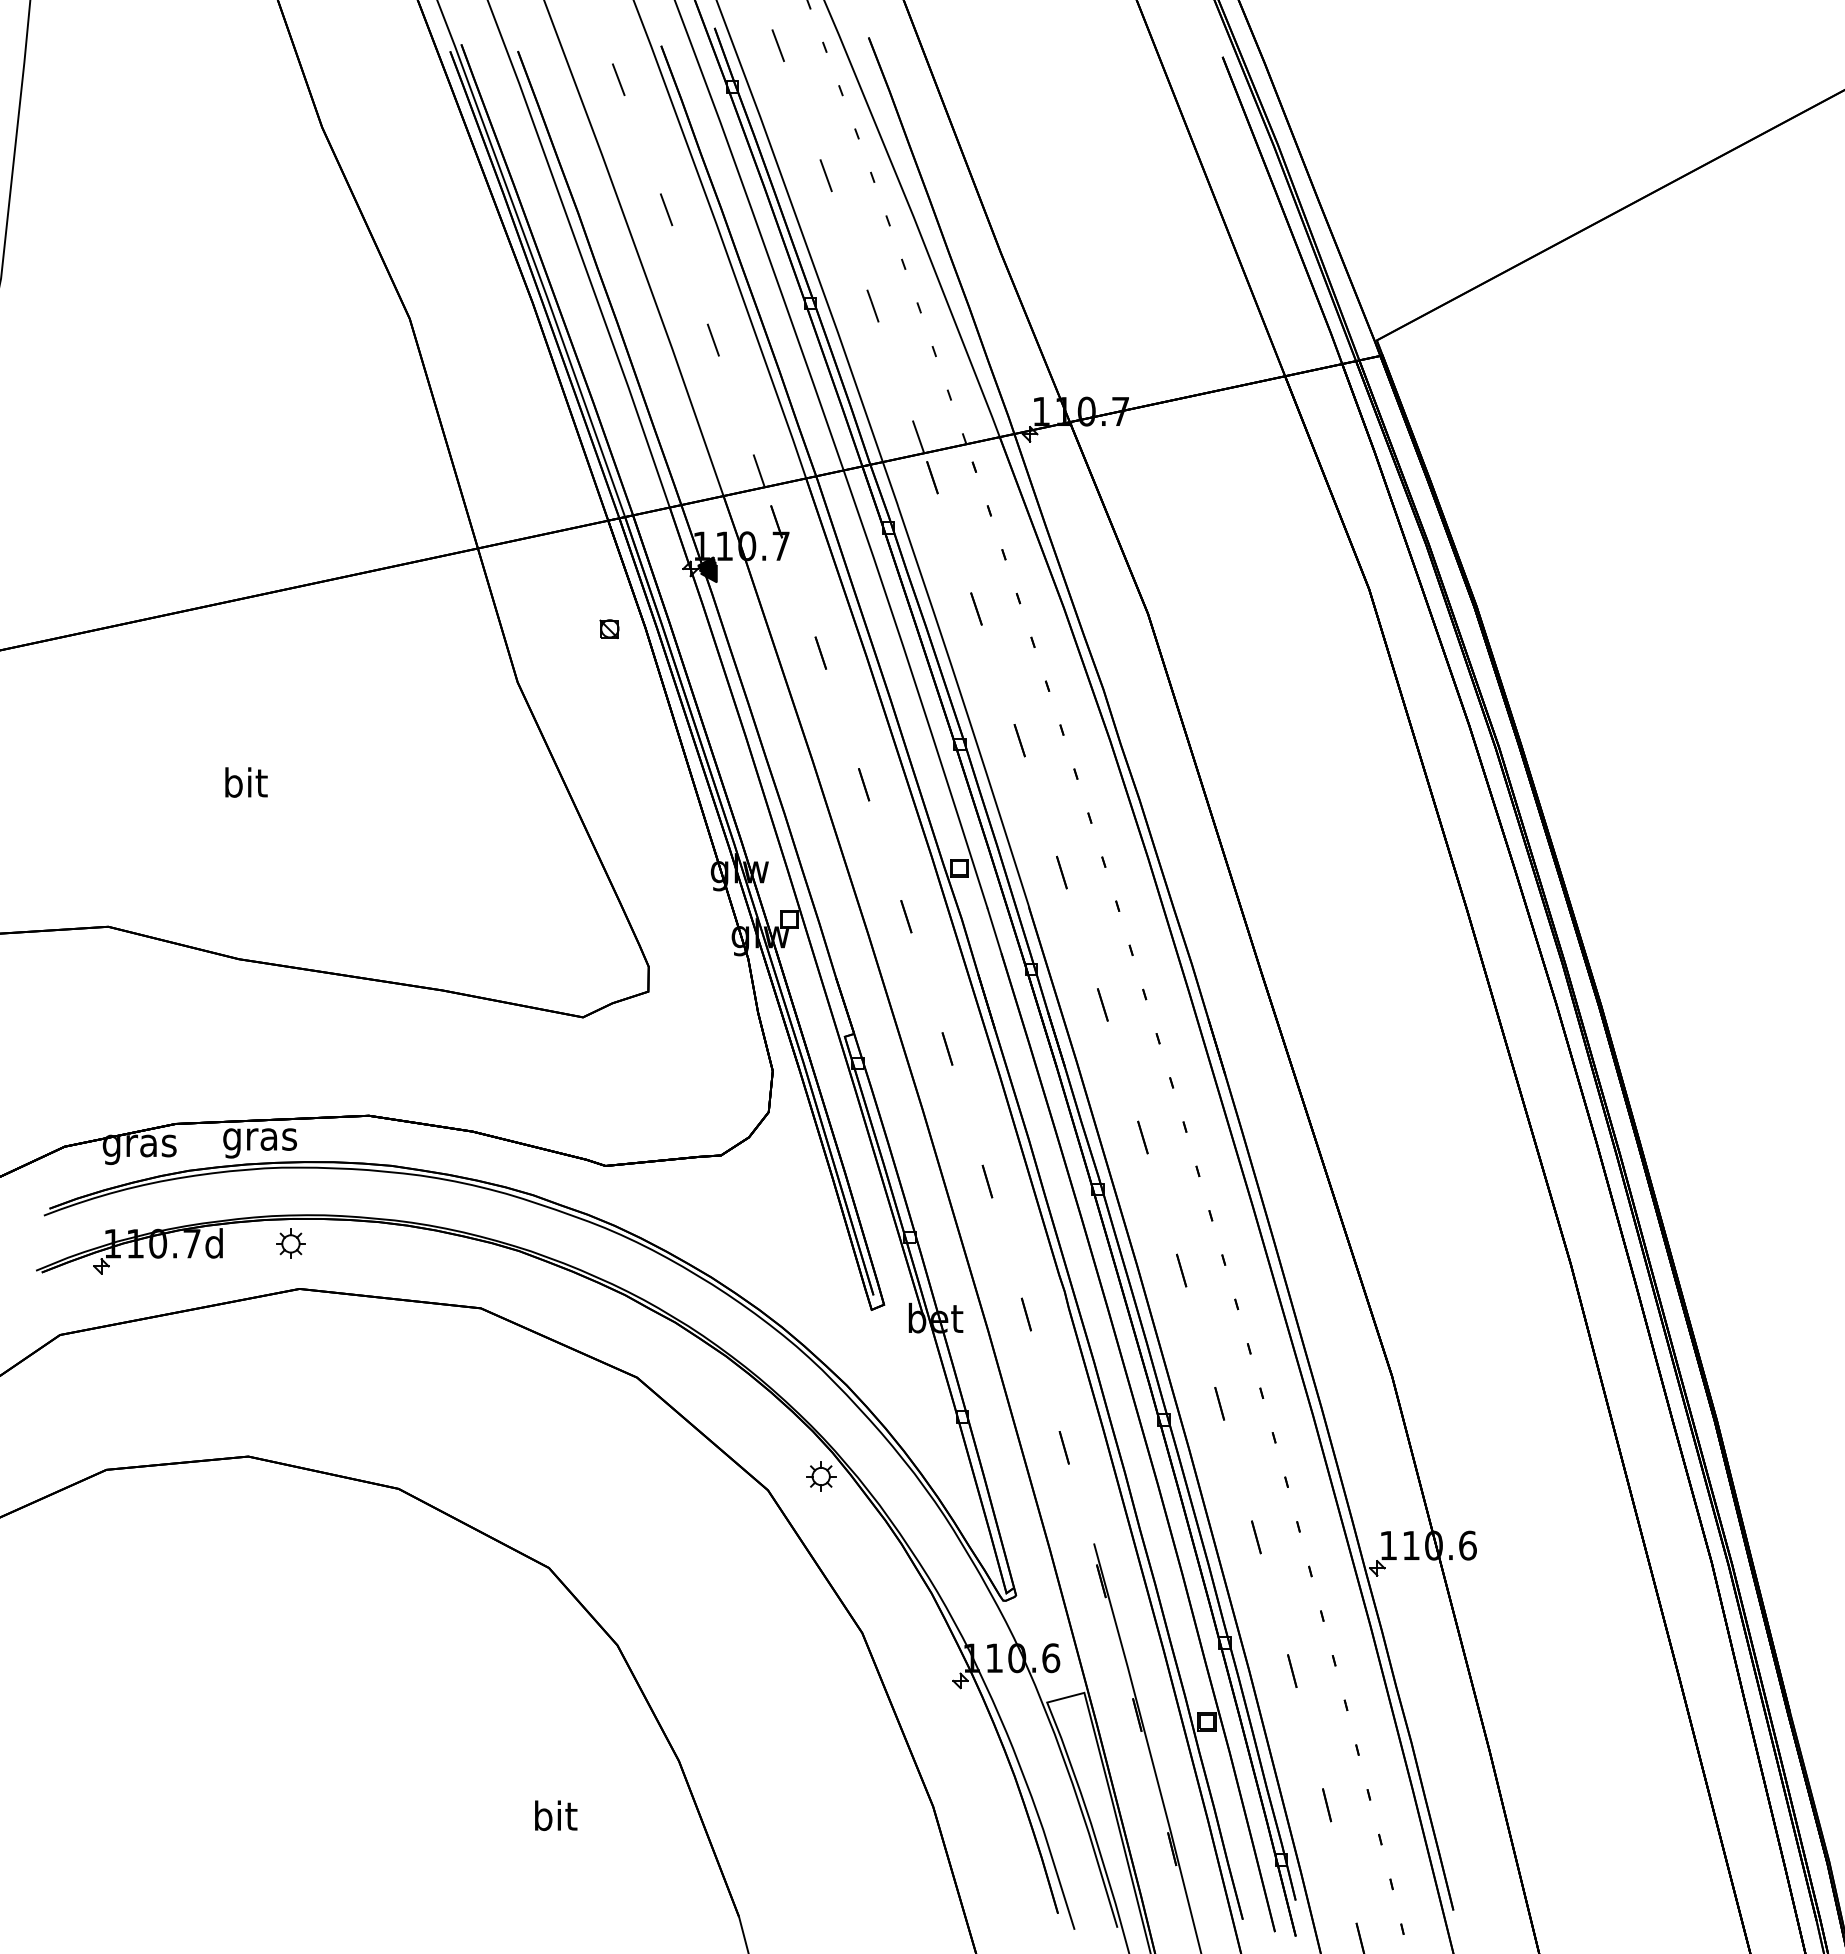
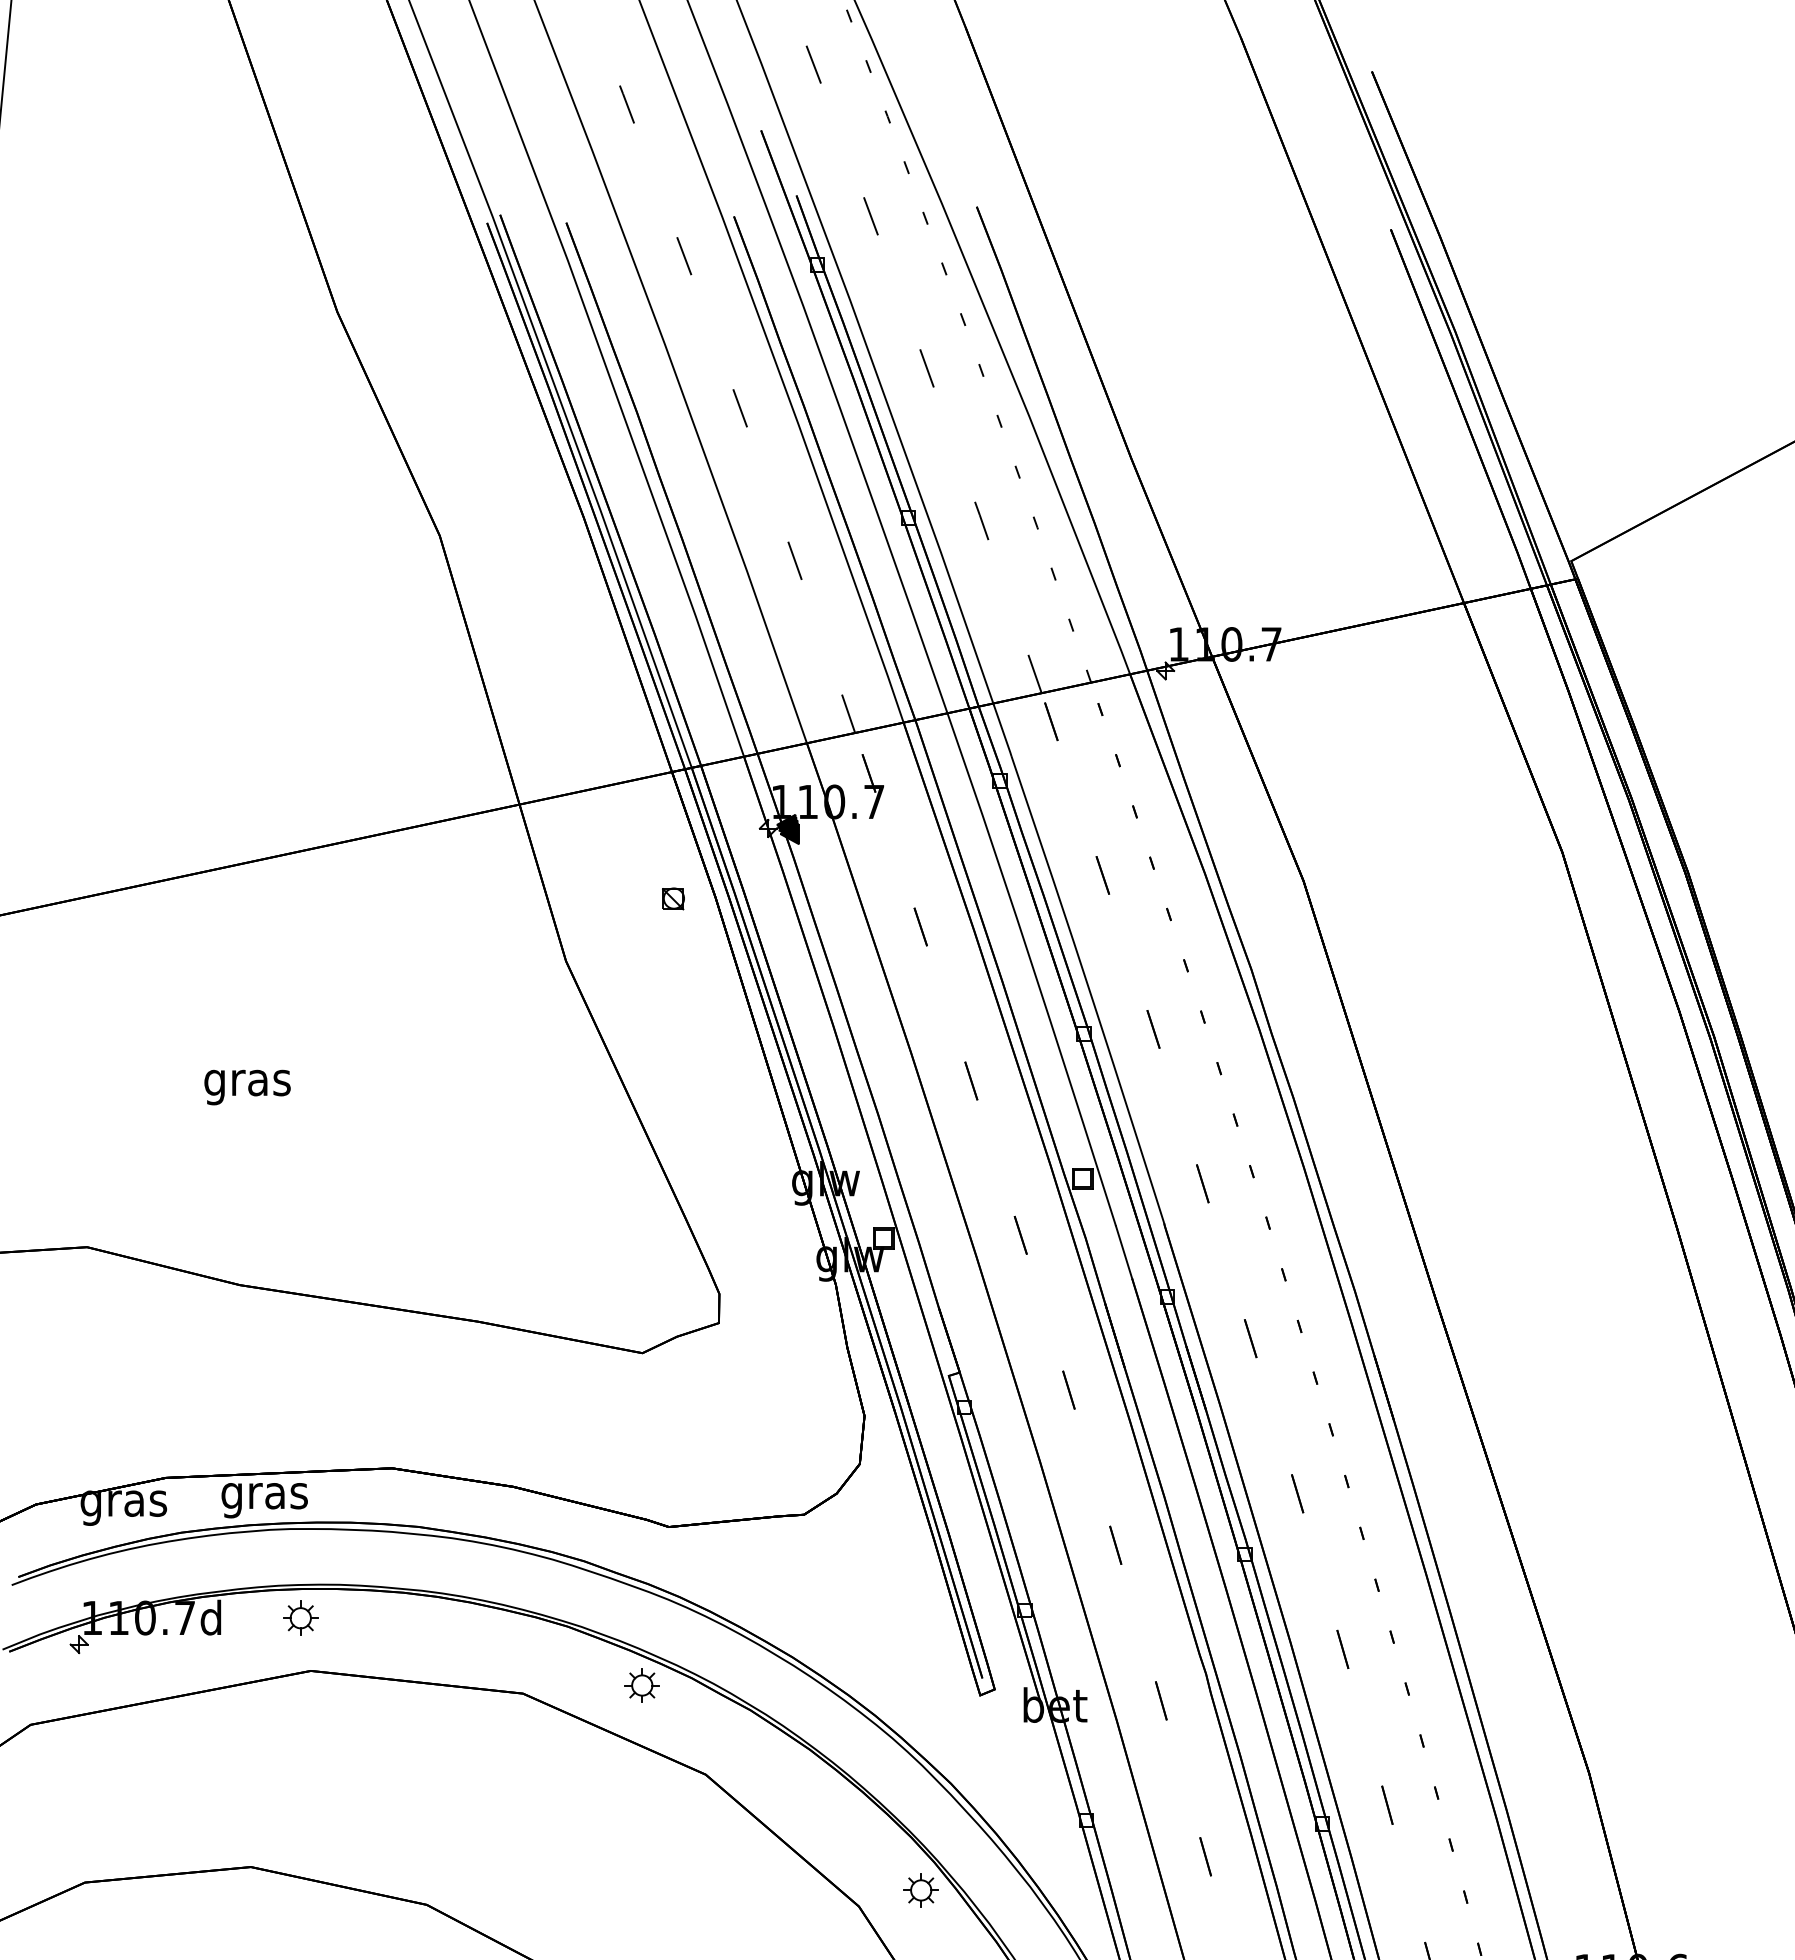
text: (245, 786) -> (247, 1083), bit -> gras
part: (582, 1301) -> (641, 1685), added

